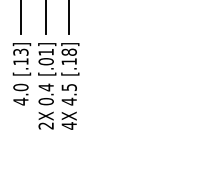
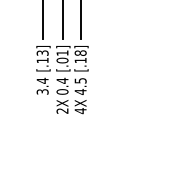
text: (20, 93) -> (42, 85), 4.0 -> 3.4

